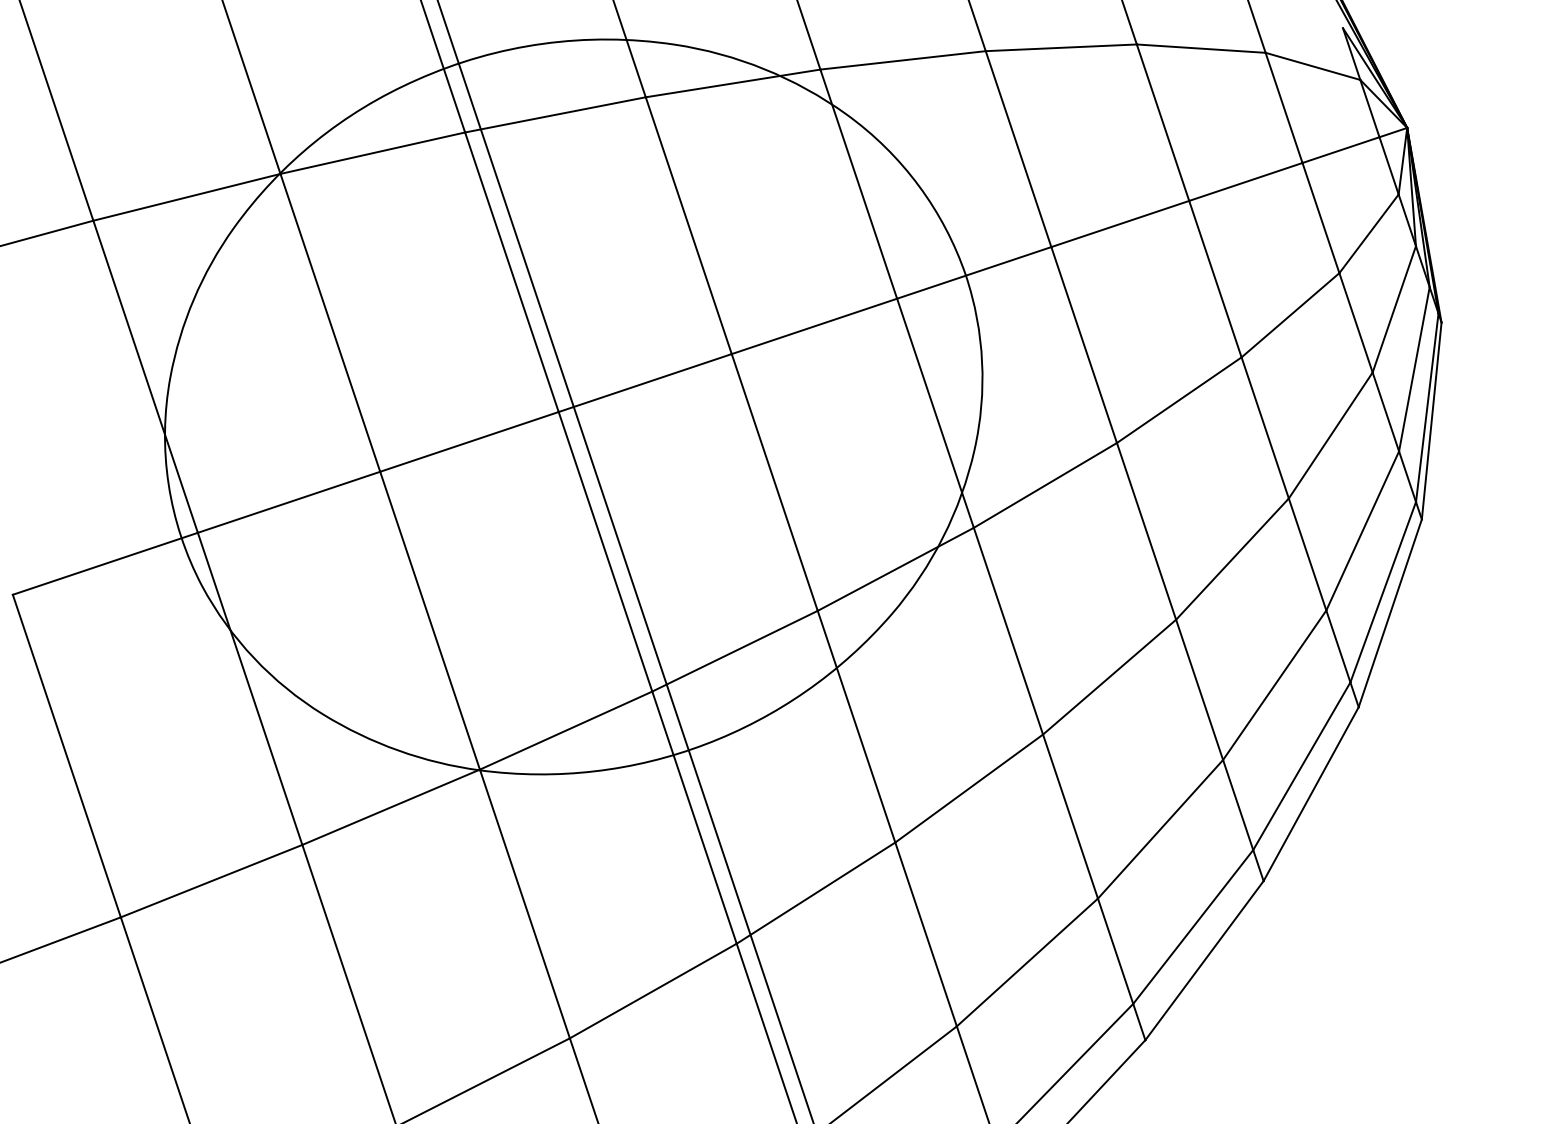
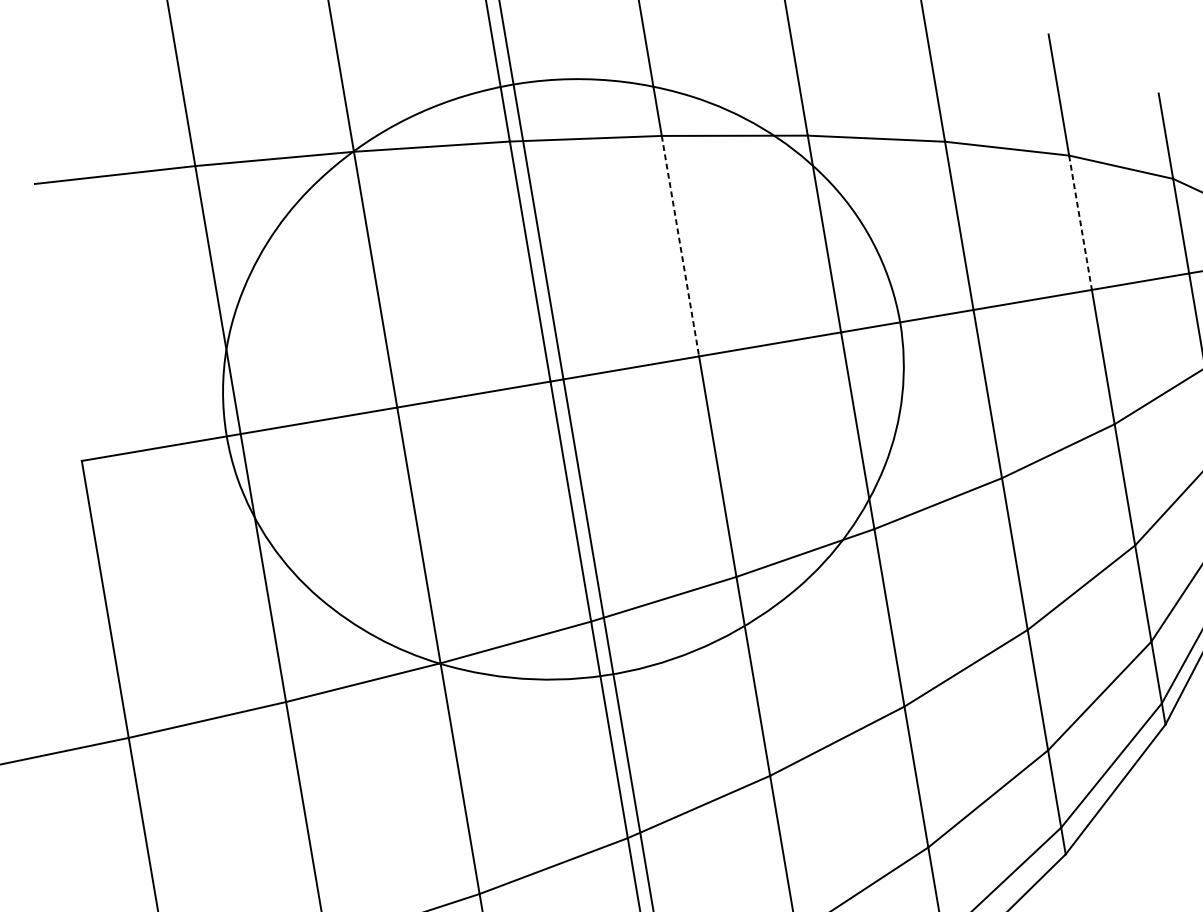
line: (1163, 123) -> (1080, 223), solid -> dashed
line: (688, 226) -> (680, 246), solid -> dashed

